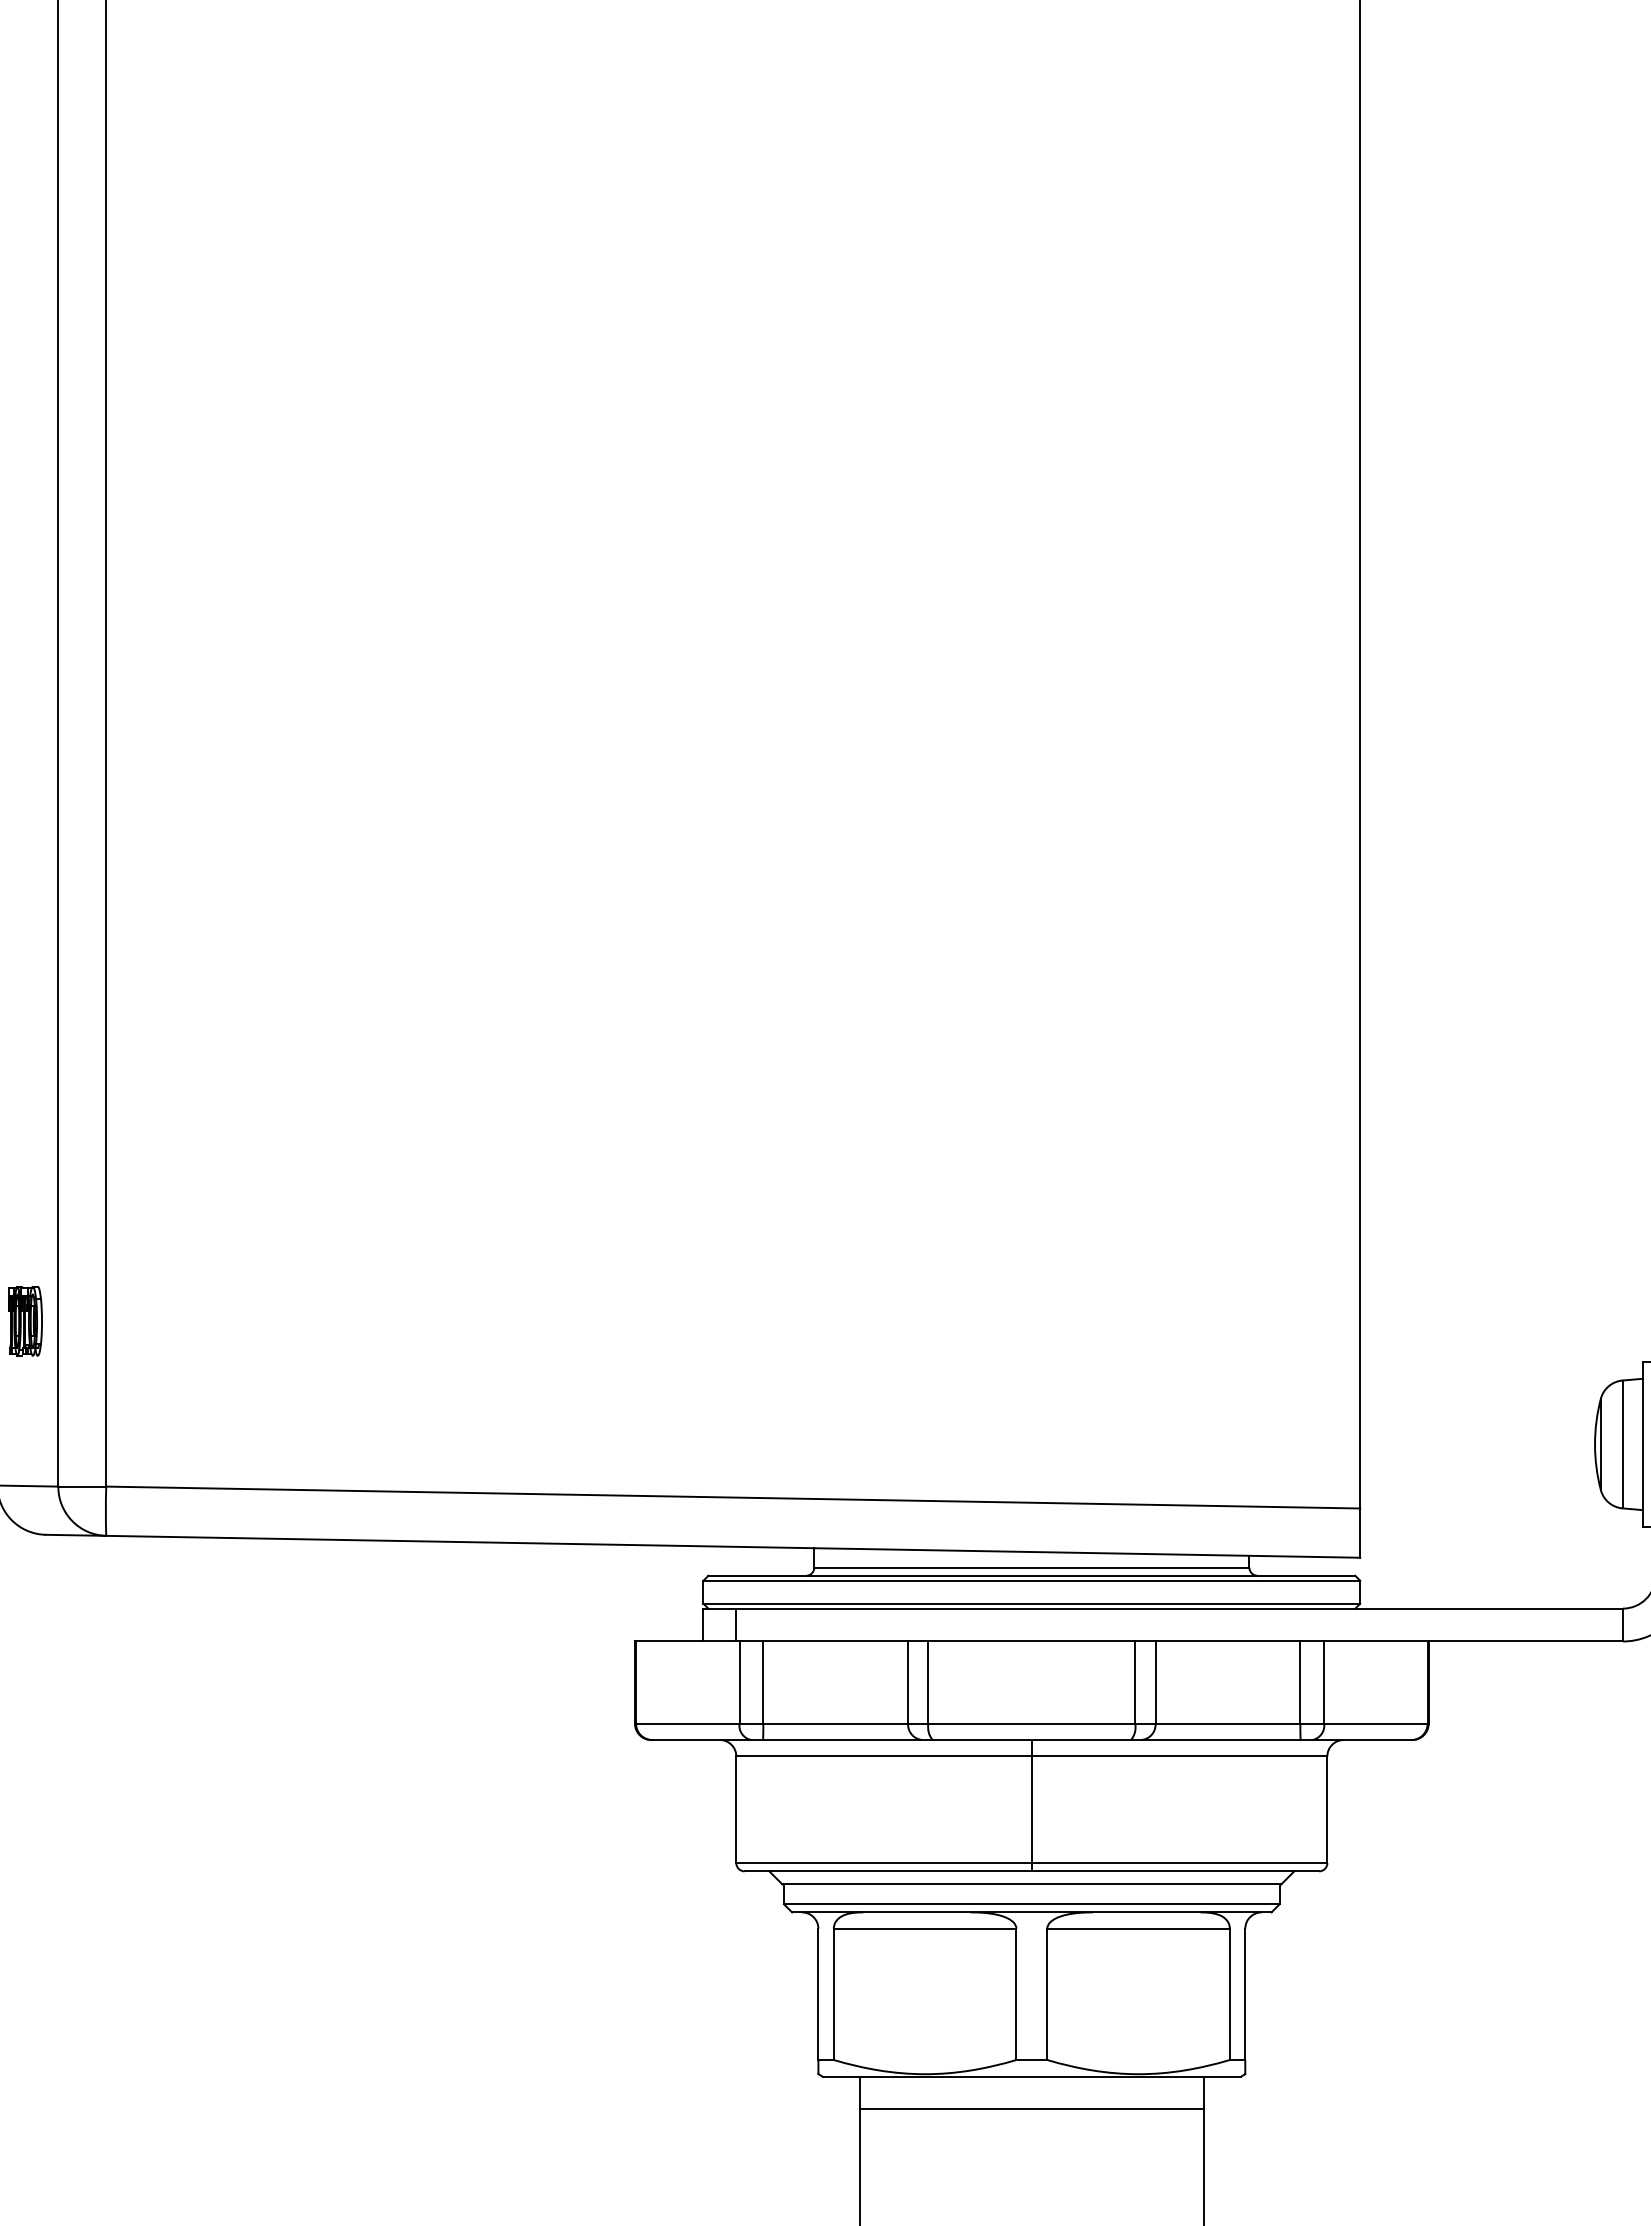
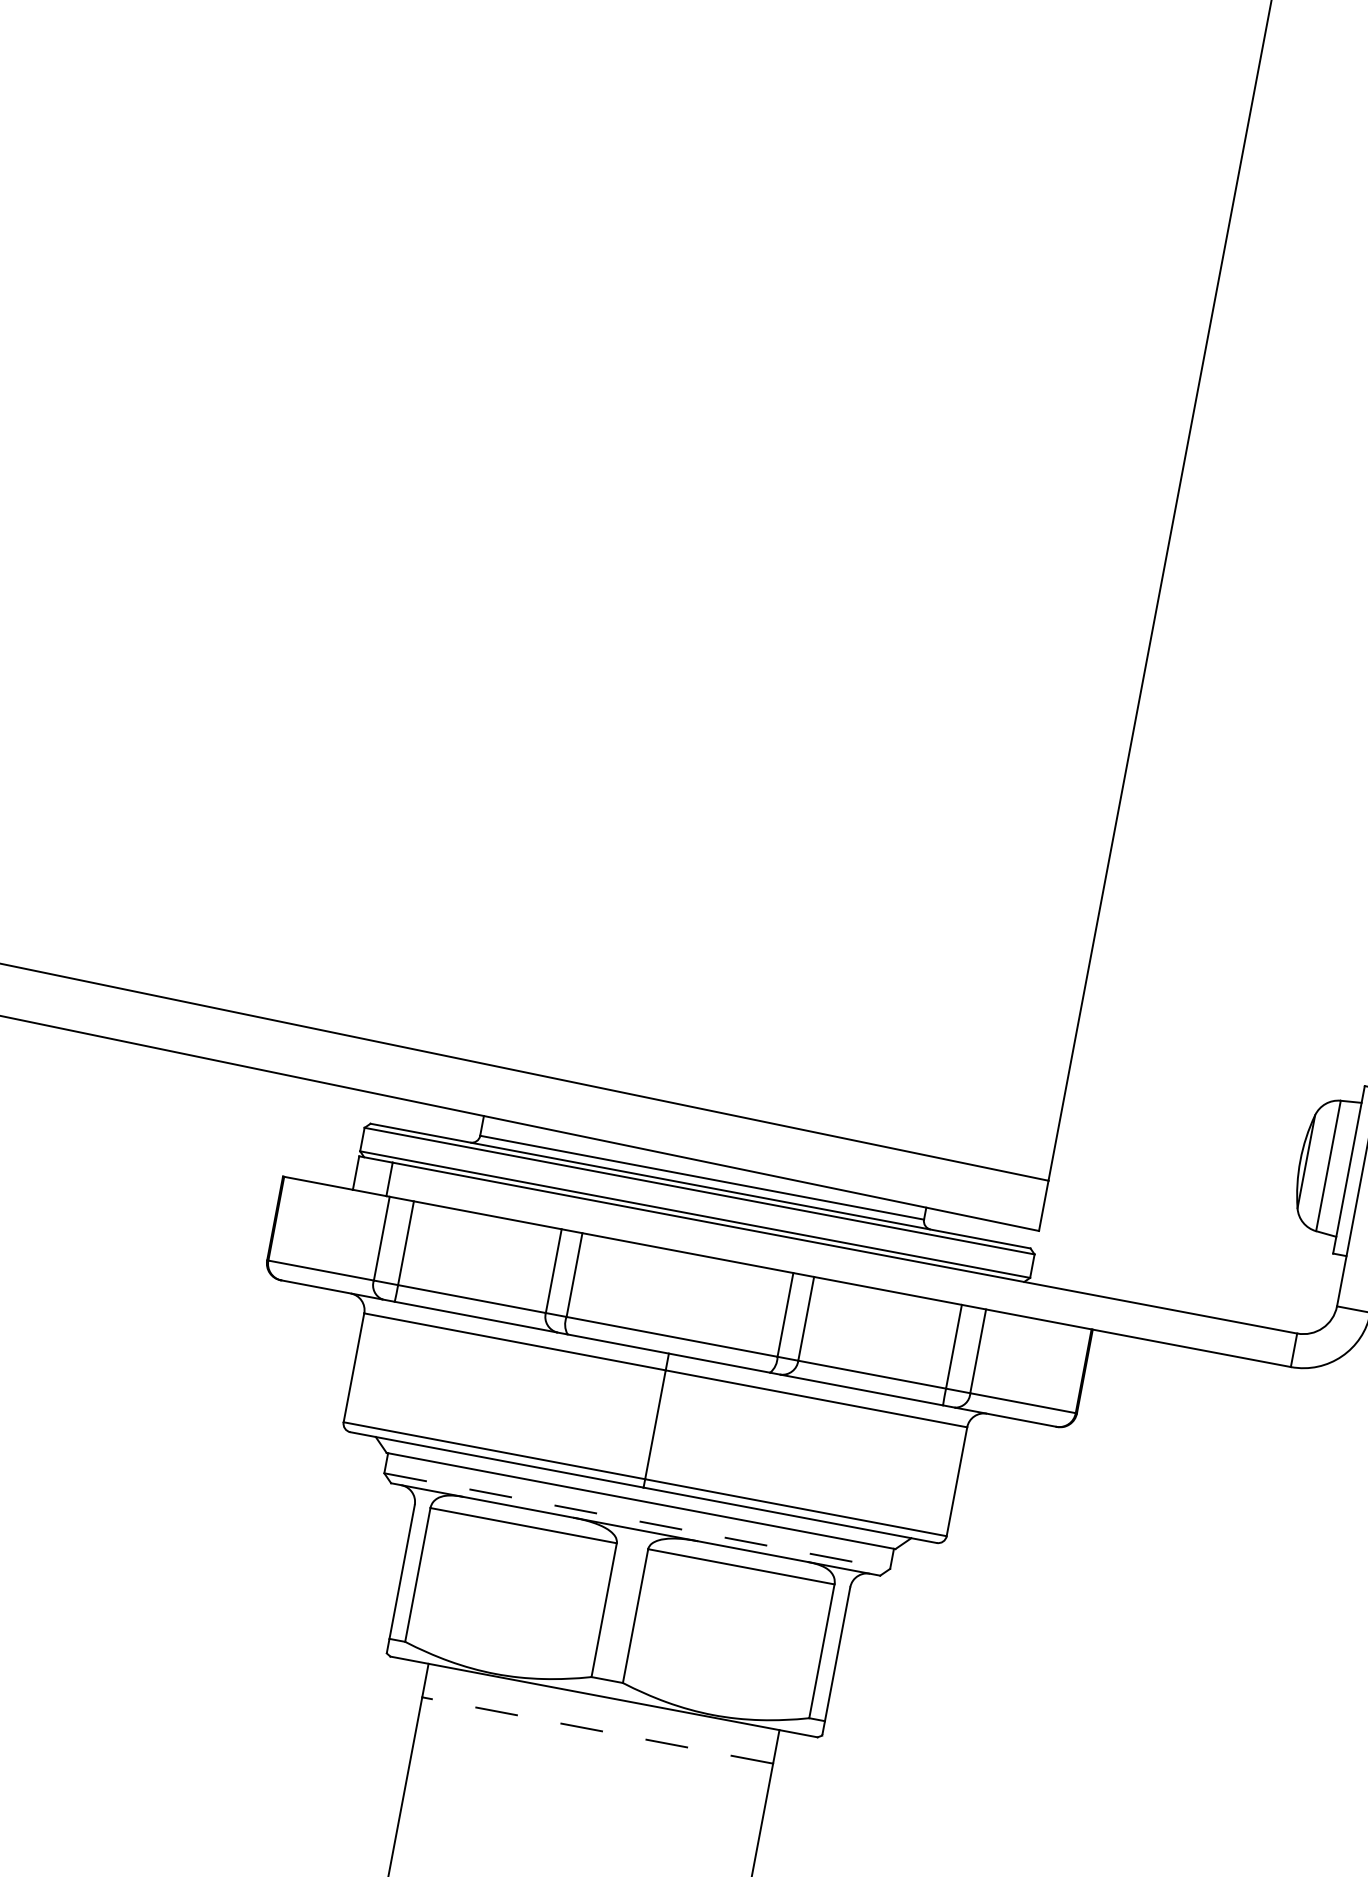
line: (1031, 1904) -> (636, 1521), solid -> dashed
line: (1031, 2109) -> (597, 1730), solid -> dashed

